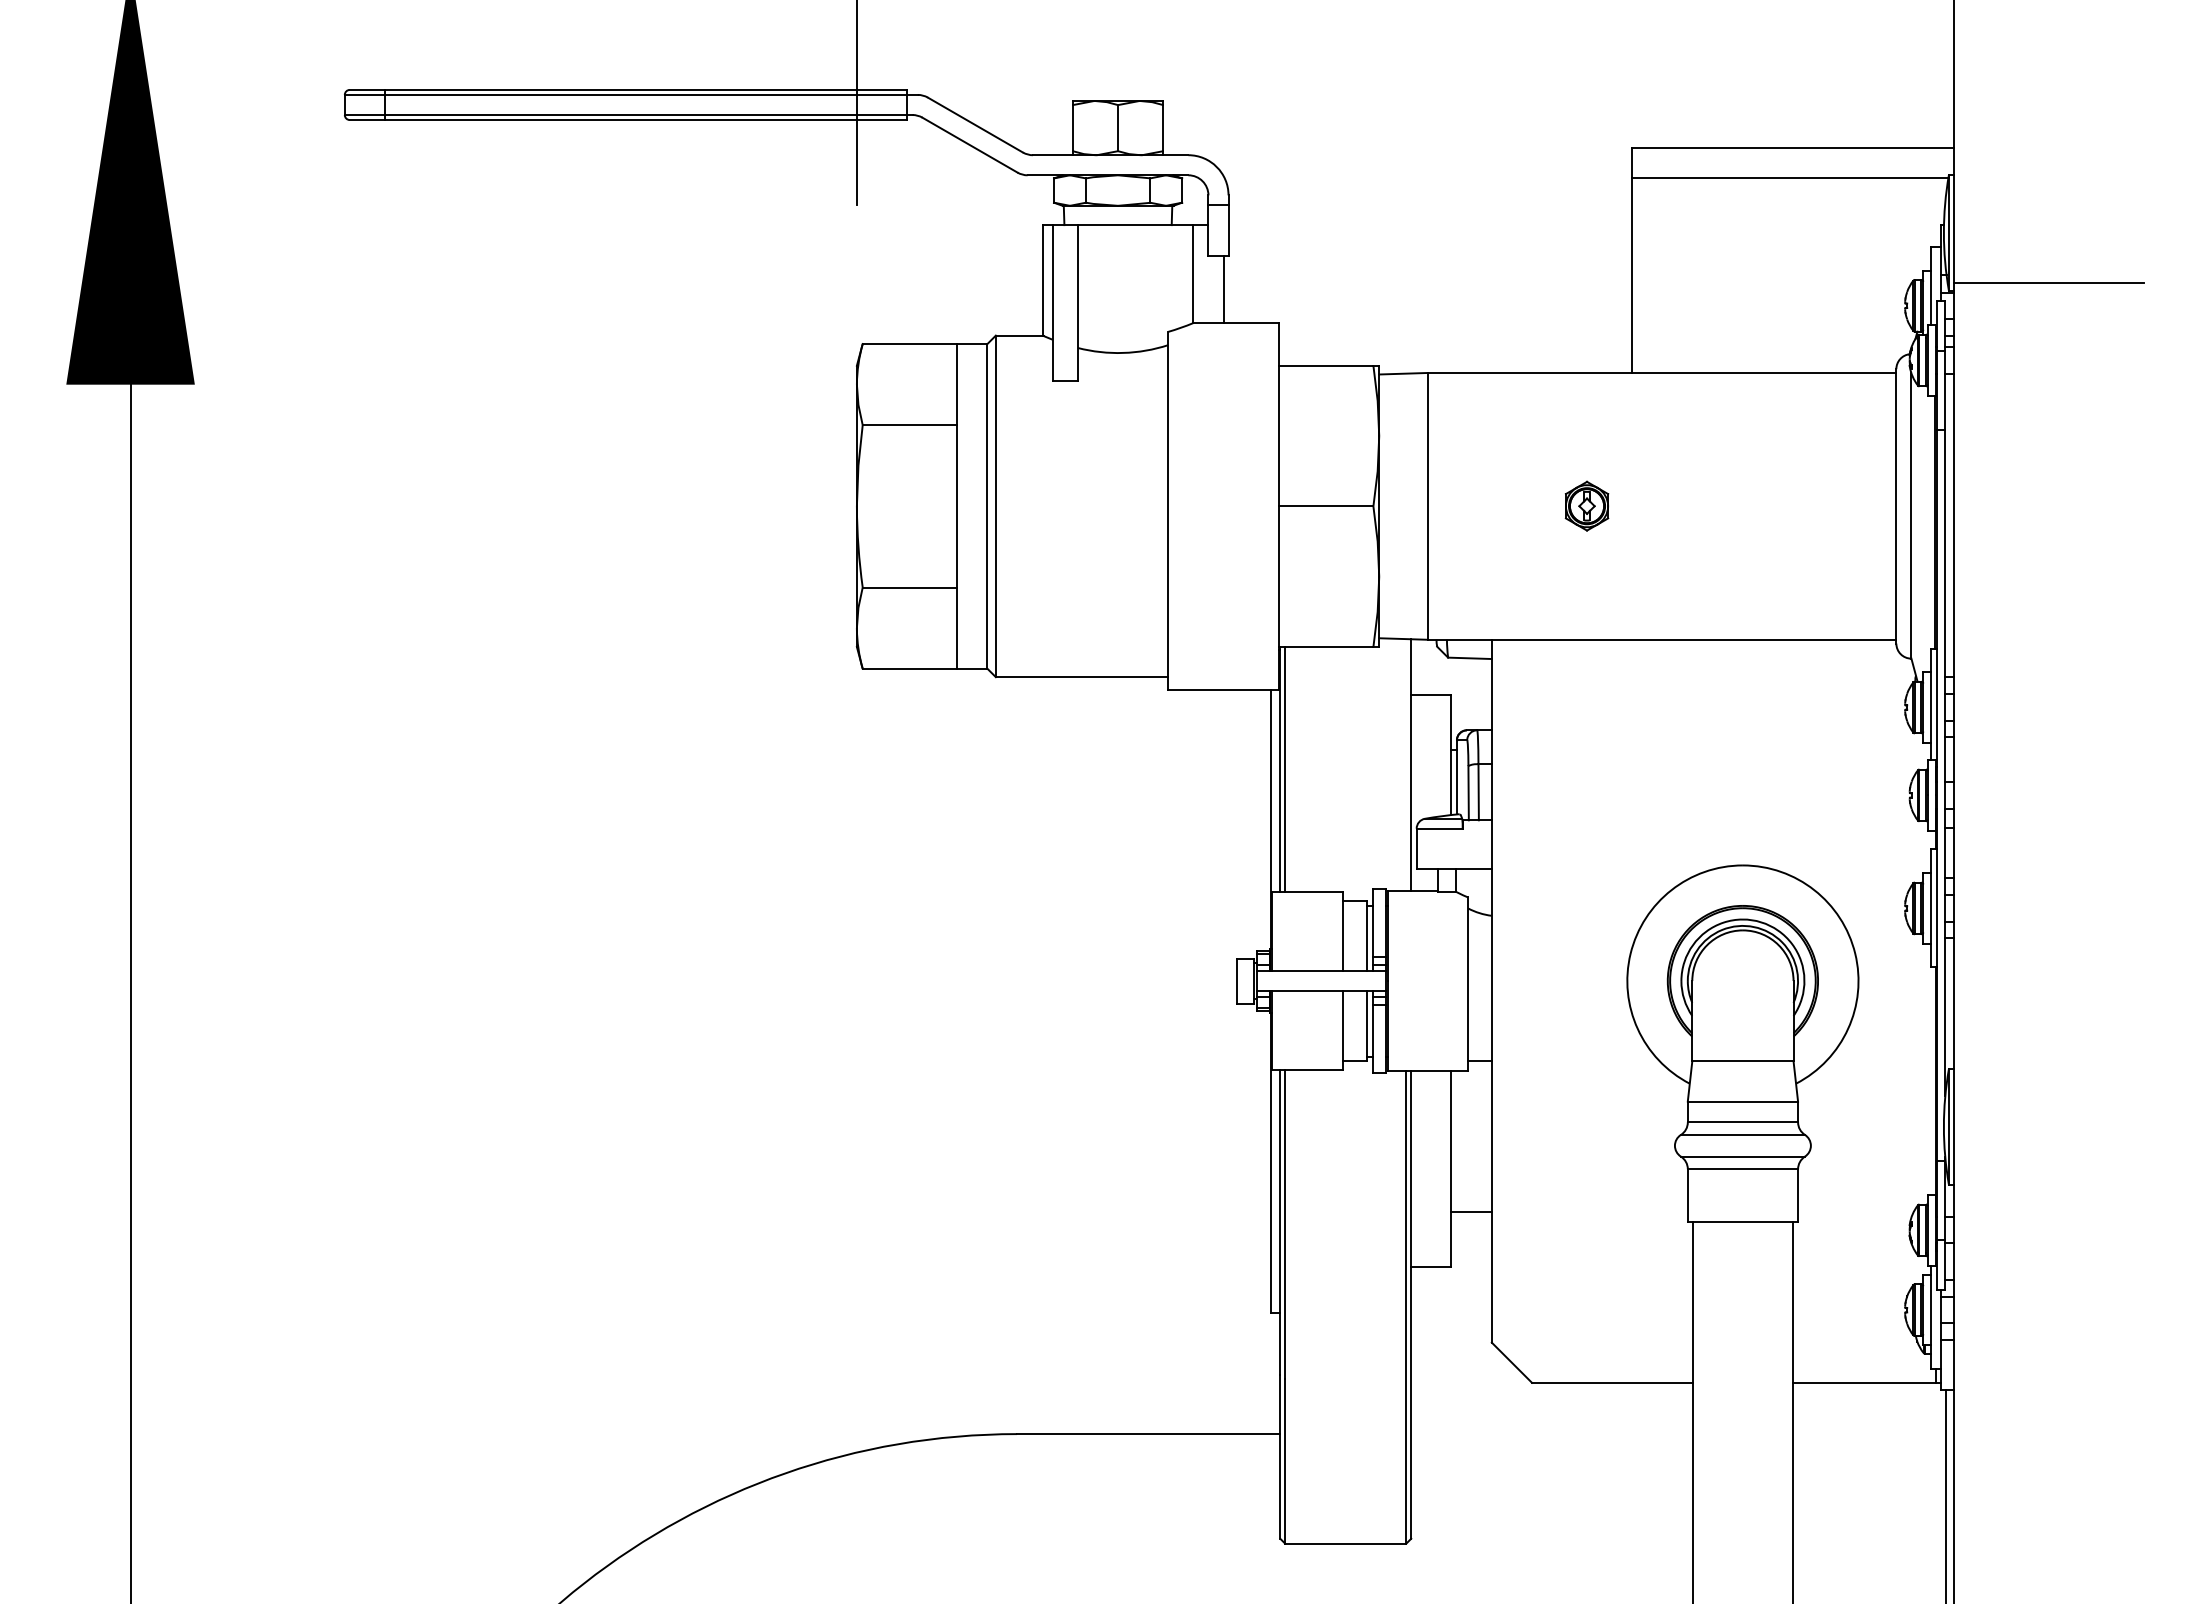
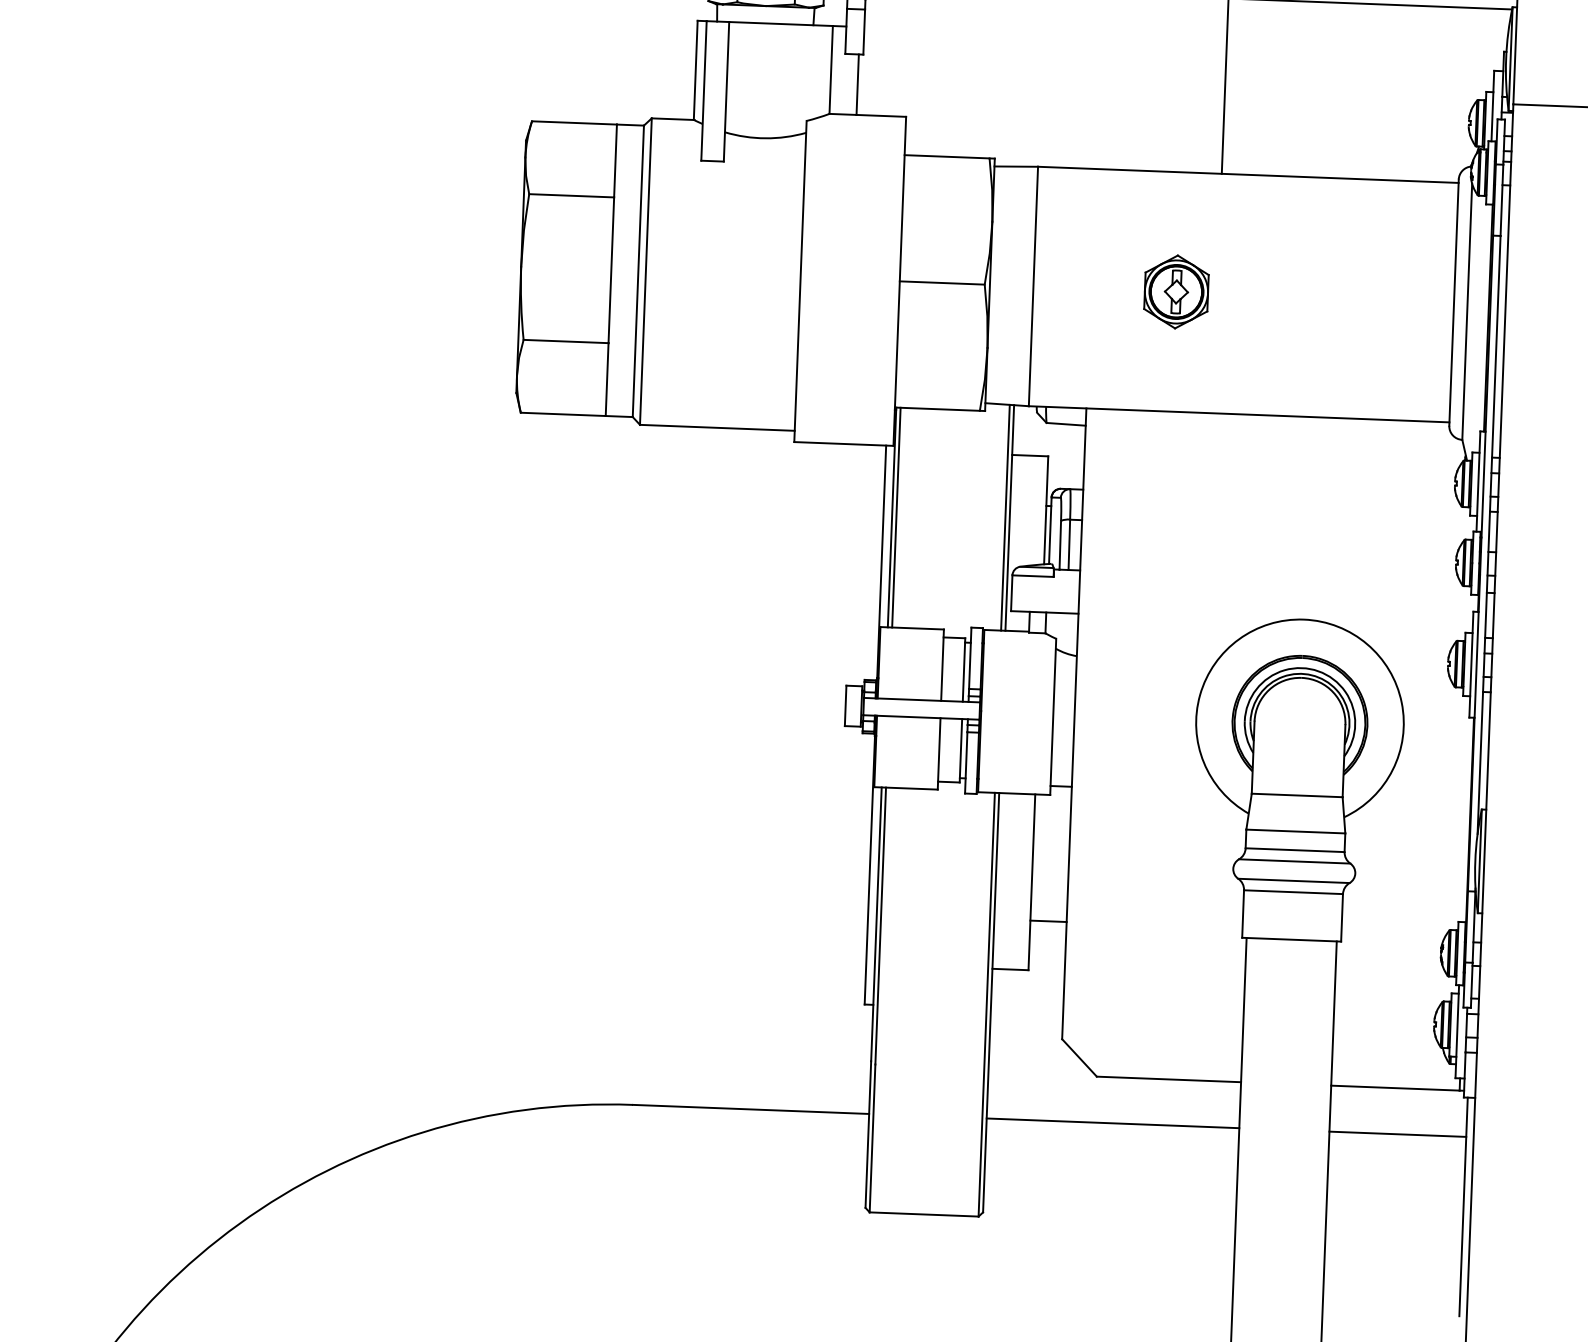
part: (1586, 505) -> (1175, 291), size x1.67
line: (1406, 764) -> (1005, 517), added
line: (1551, 1434) -> (1112, 1123), added
line: (1869, 1434) -> (1397, 1134), added

